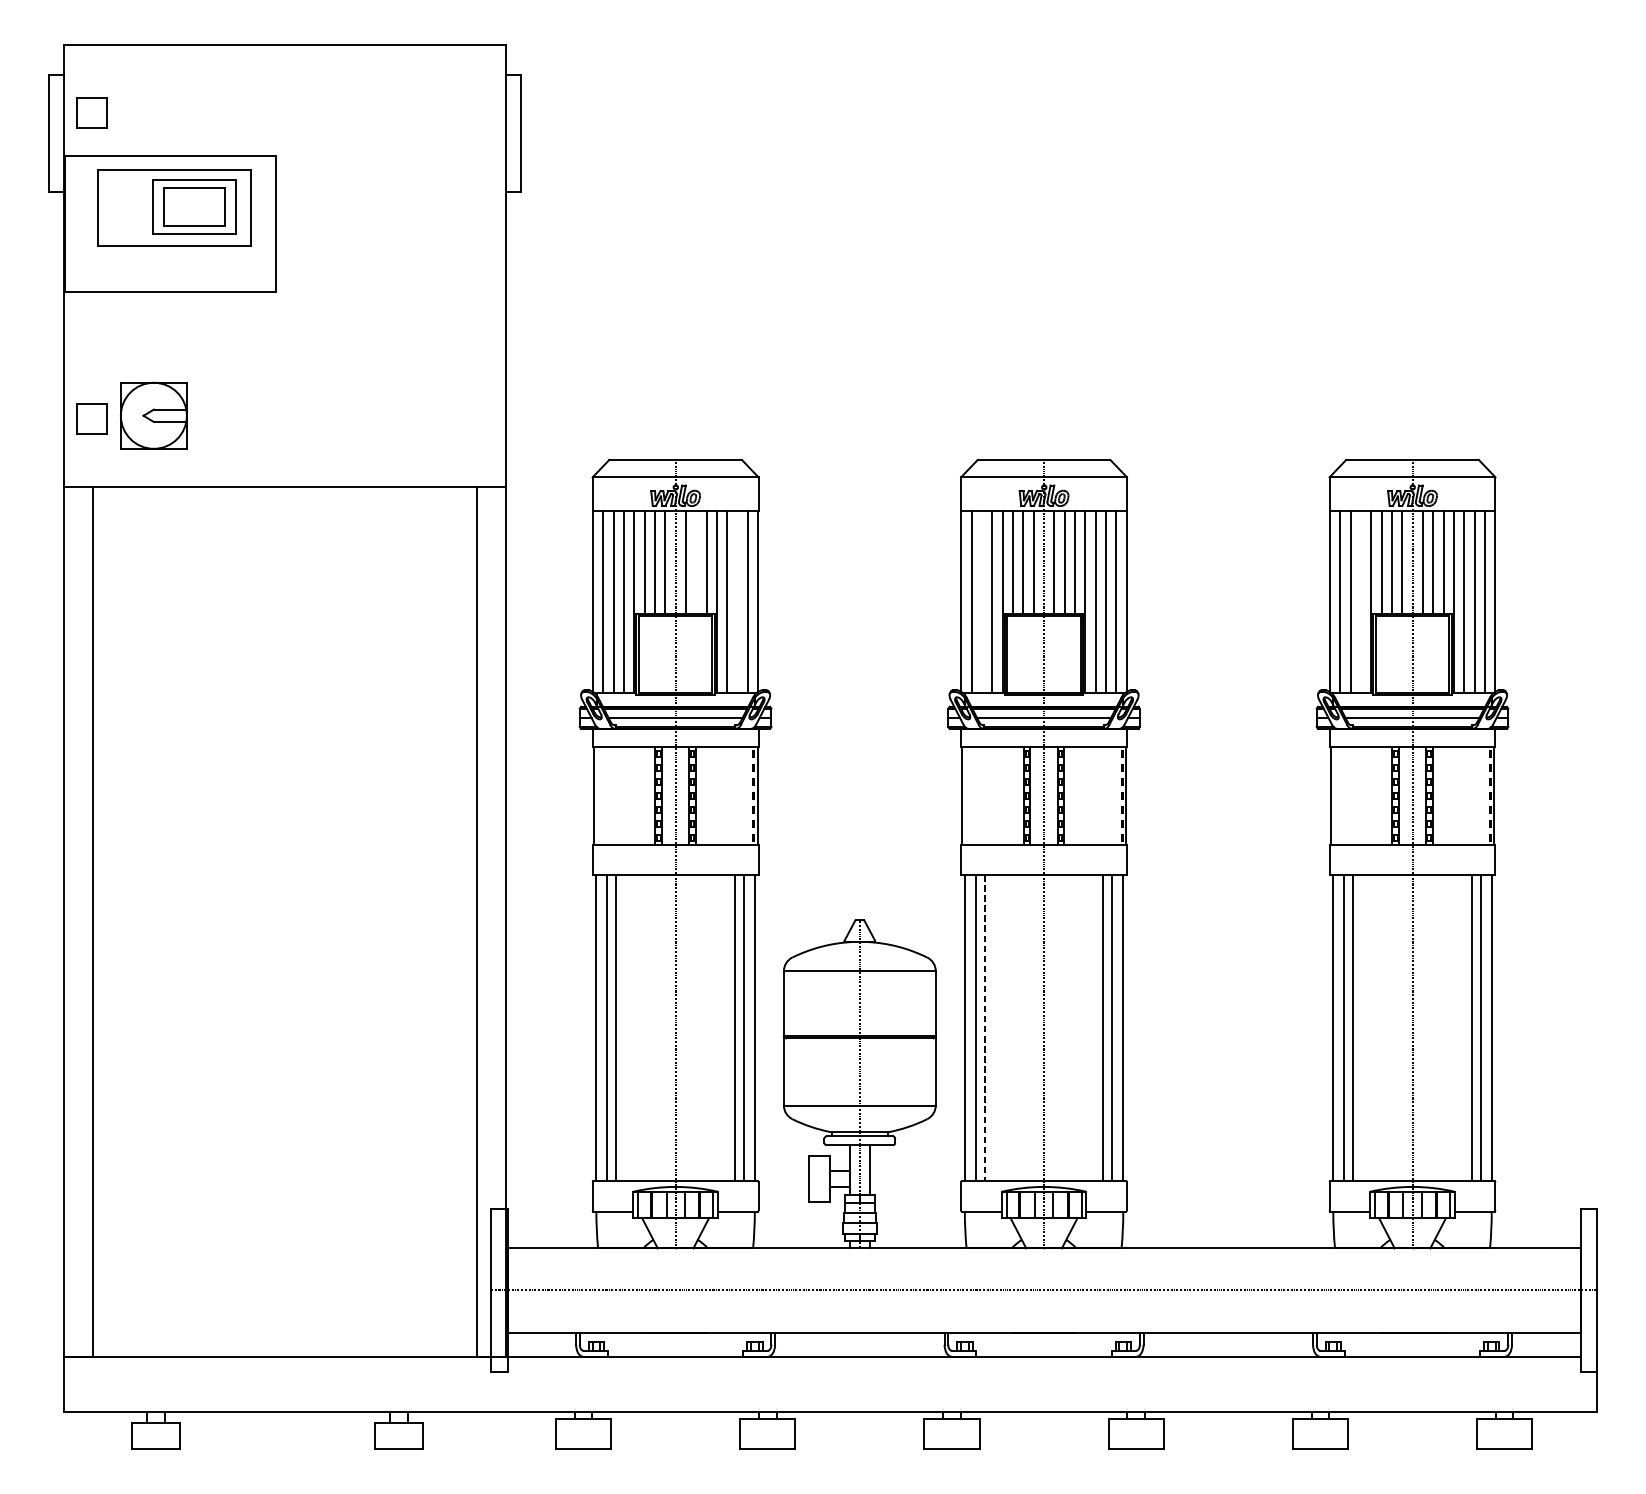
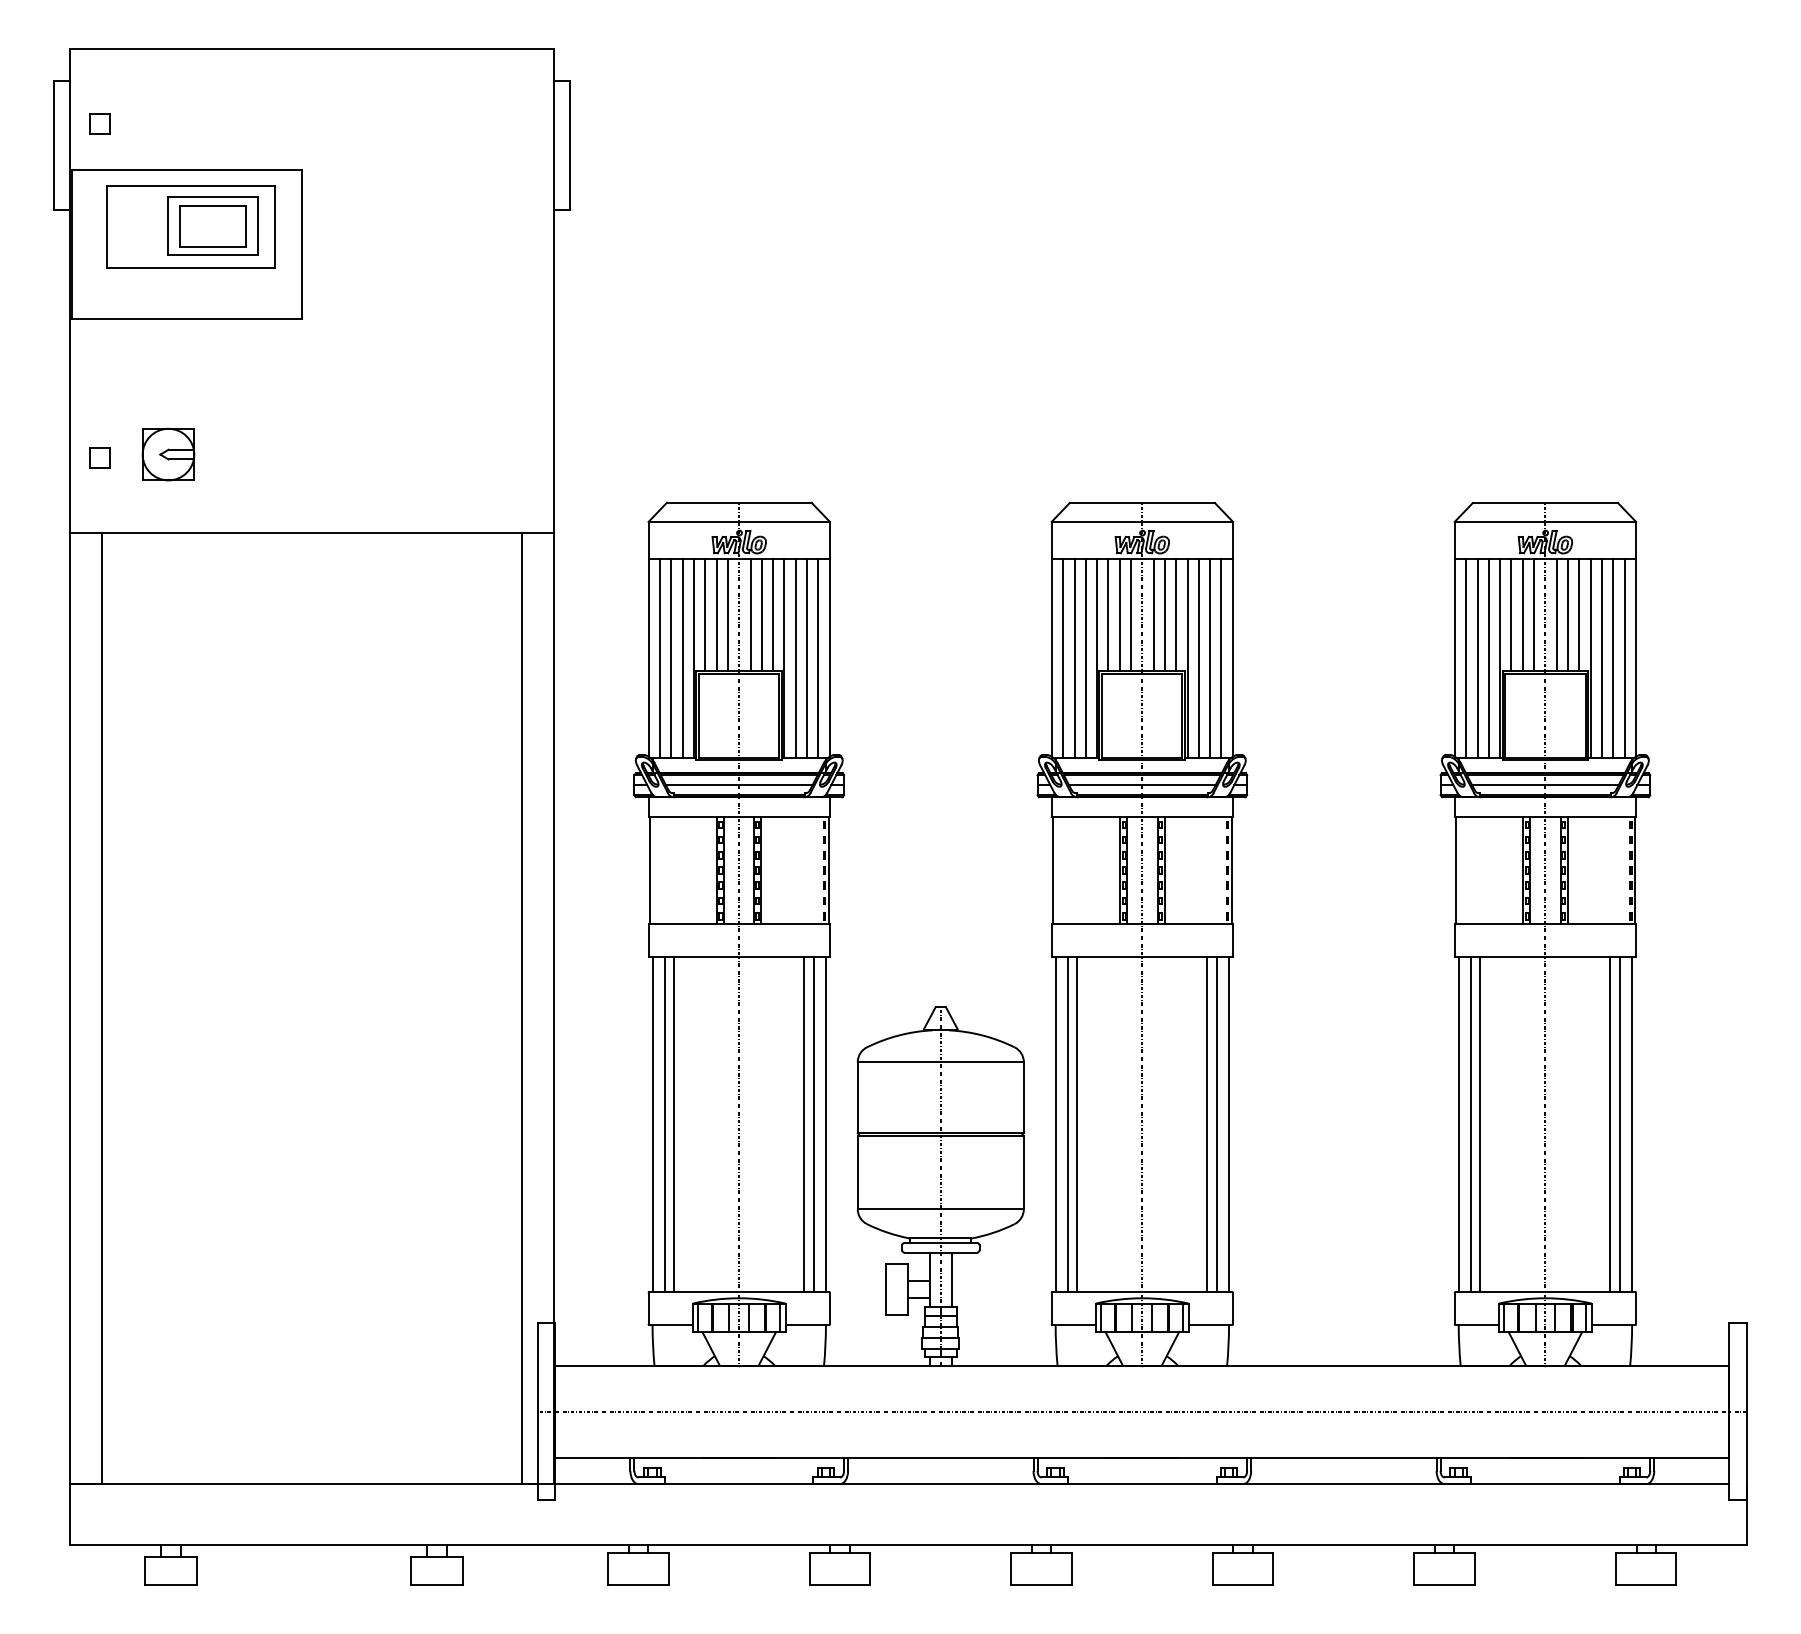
part: (90, 113) -> (99, 123), size x0.62
part: (153, 415) -> (168, 454), size x0.71
part: (90, 418) -> (99, 457), size x0.62
line: (695, 561) -> (761, 614), added
line: (737, 601) -> (807, 657), added
line: (982, 601) -> (1074, 657), added
line: (1360, 601) -> (1488, 657), added
line: (984, 1028) -> (1077, 1125), dashed -> solid

